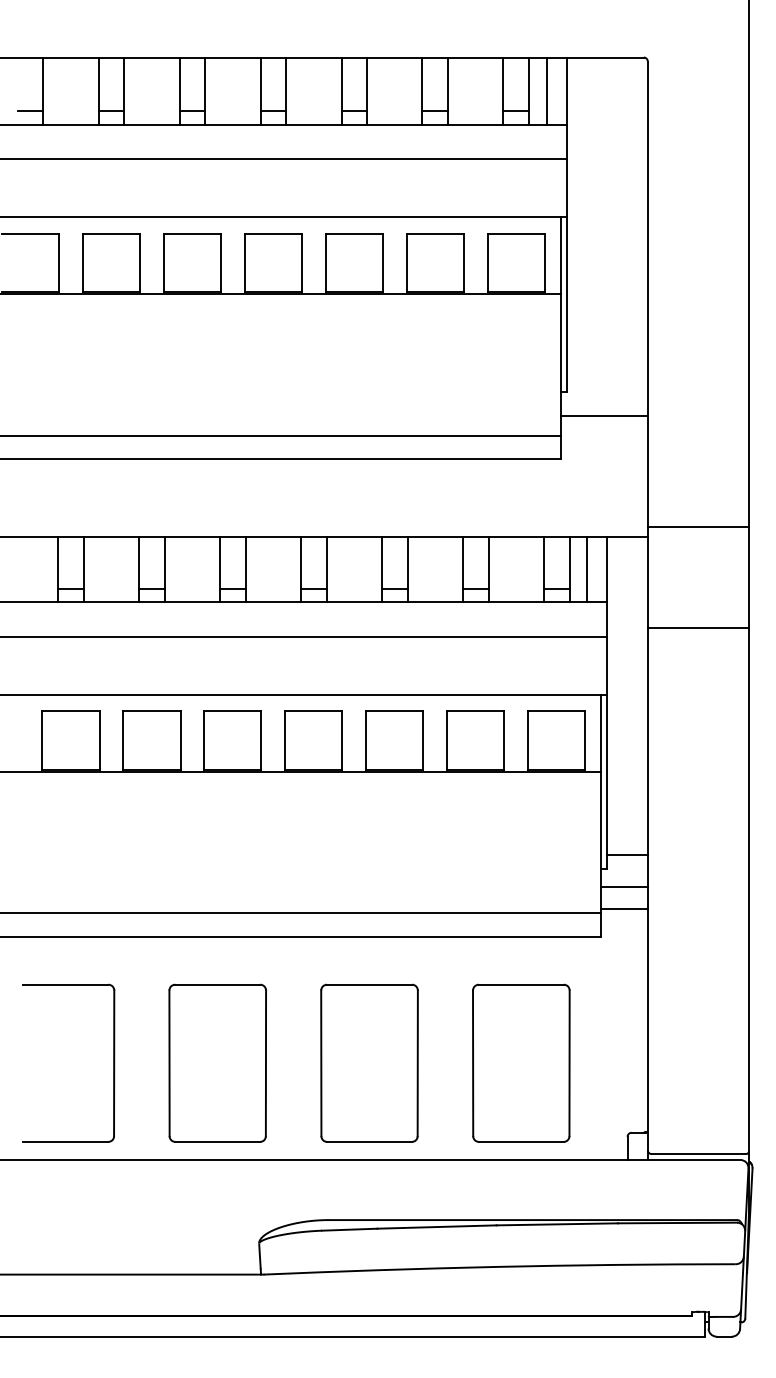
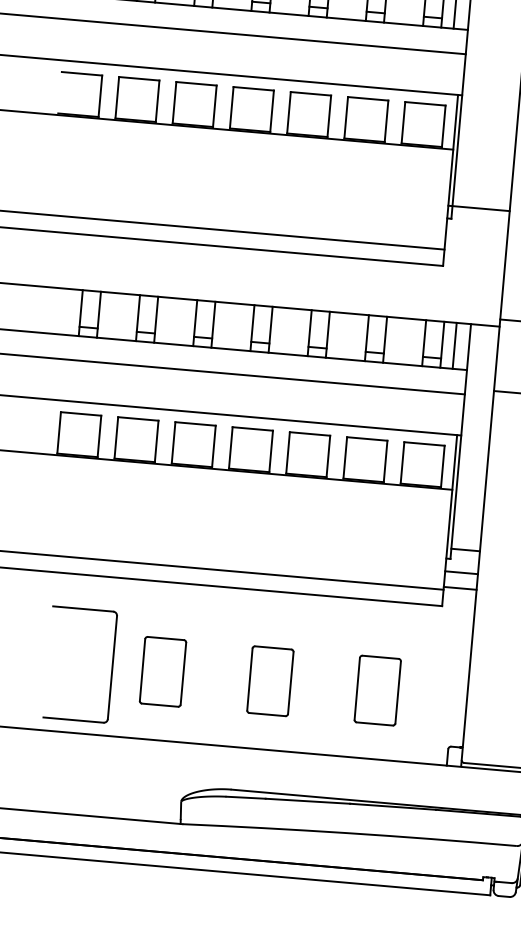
line: (604, 415) -> (479, 208), moved
part: (113, 1062) -> (112, 666), moved
part: (217, 1062) -> (162, 671), size x0.6
part: (369, 1062) -> (270, 680), size x0.6
part: (521, 1062) -> (377, 690), size x0.6

